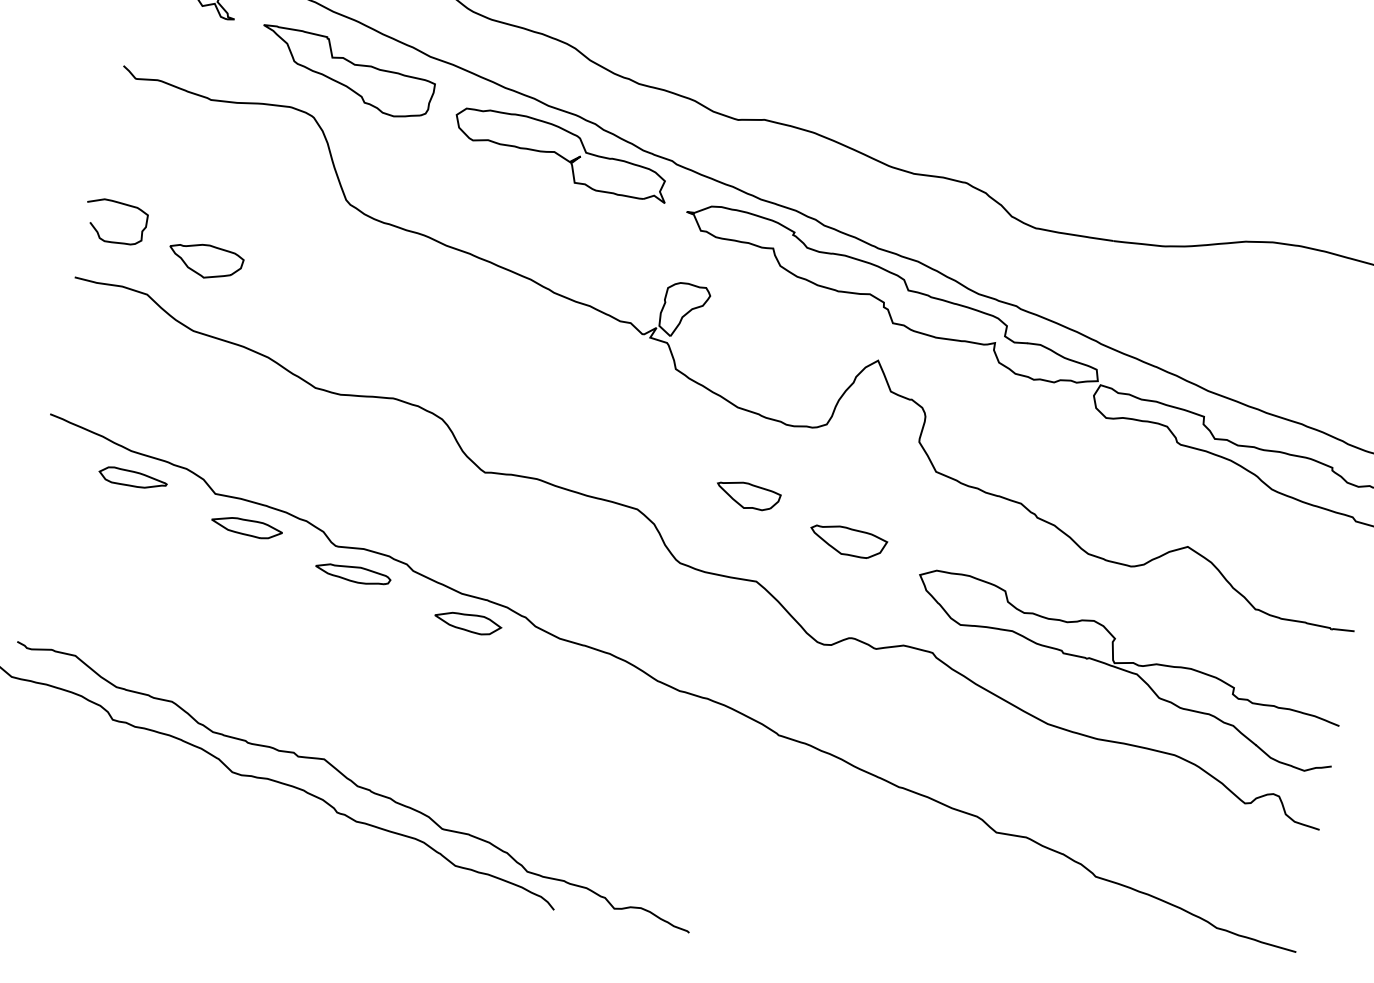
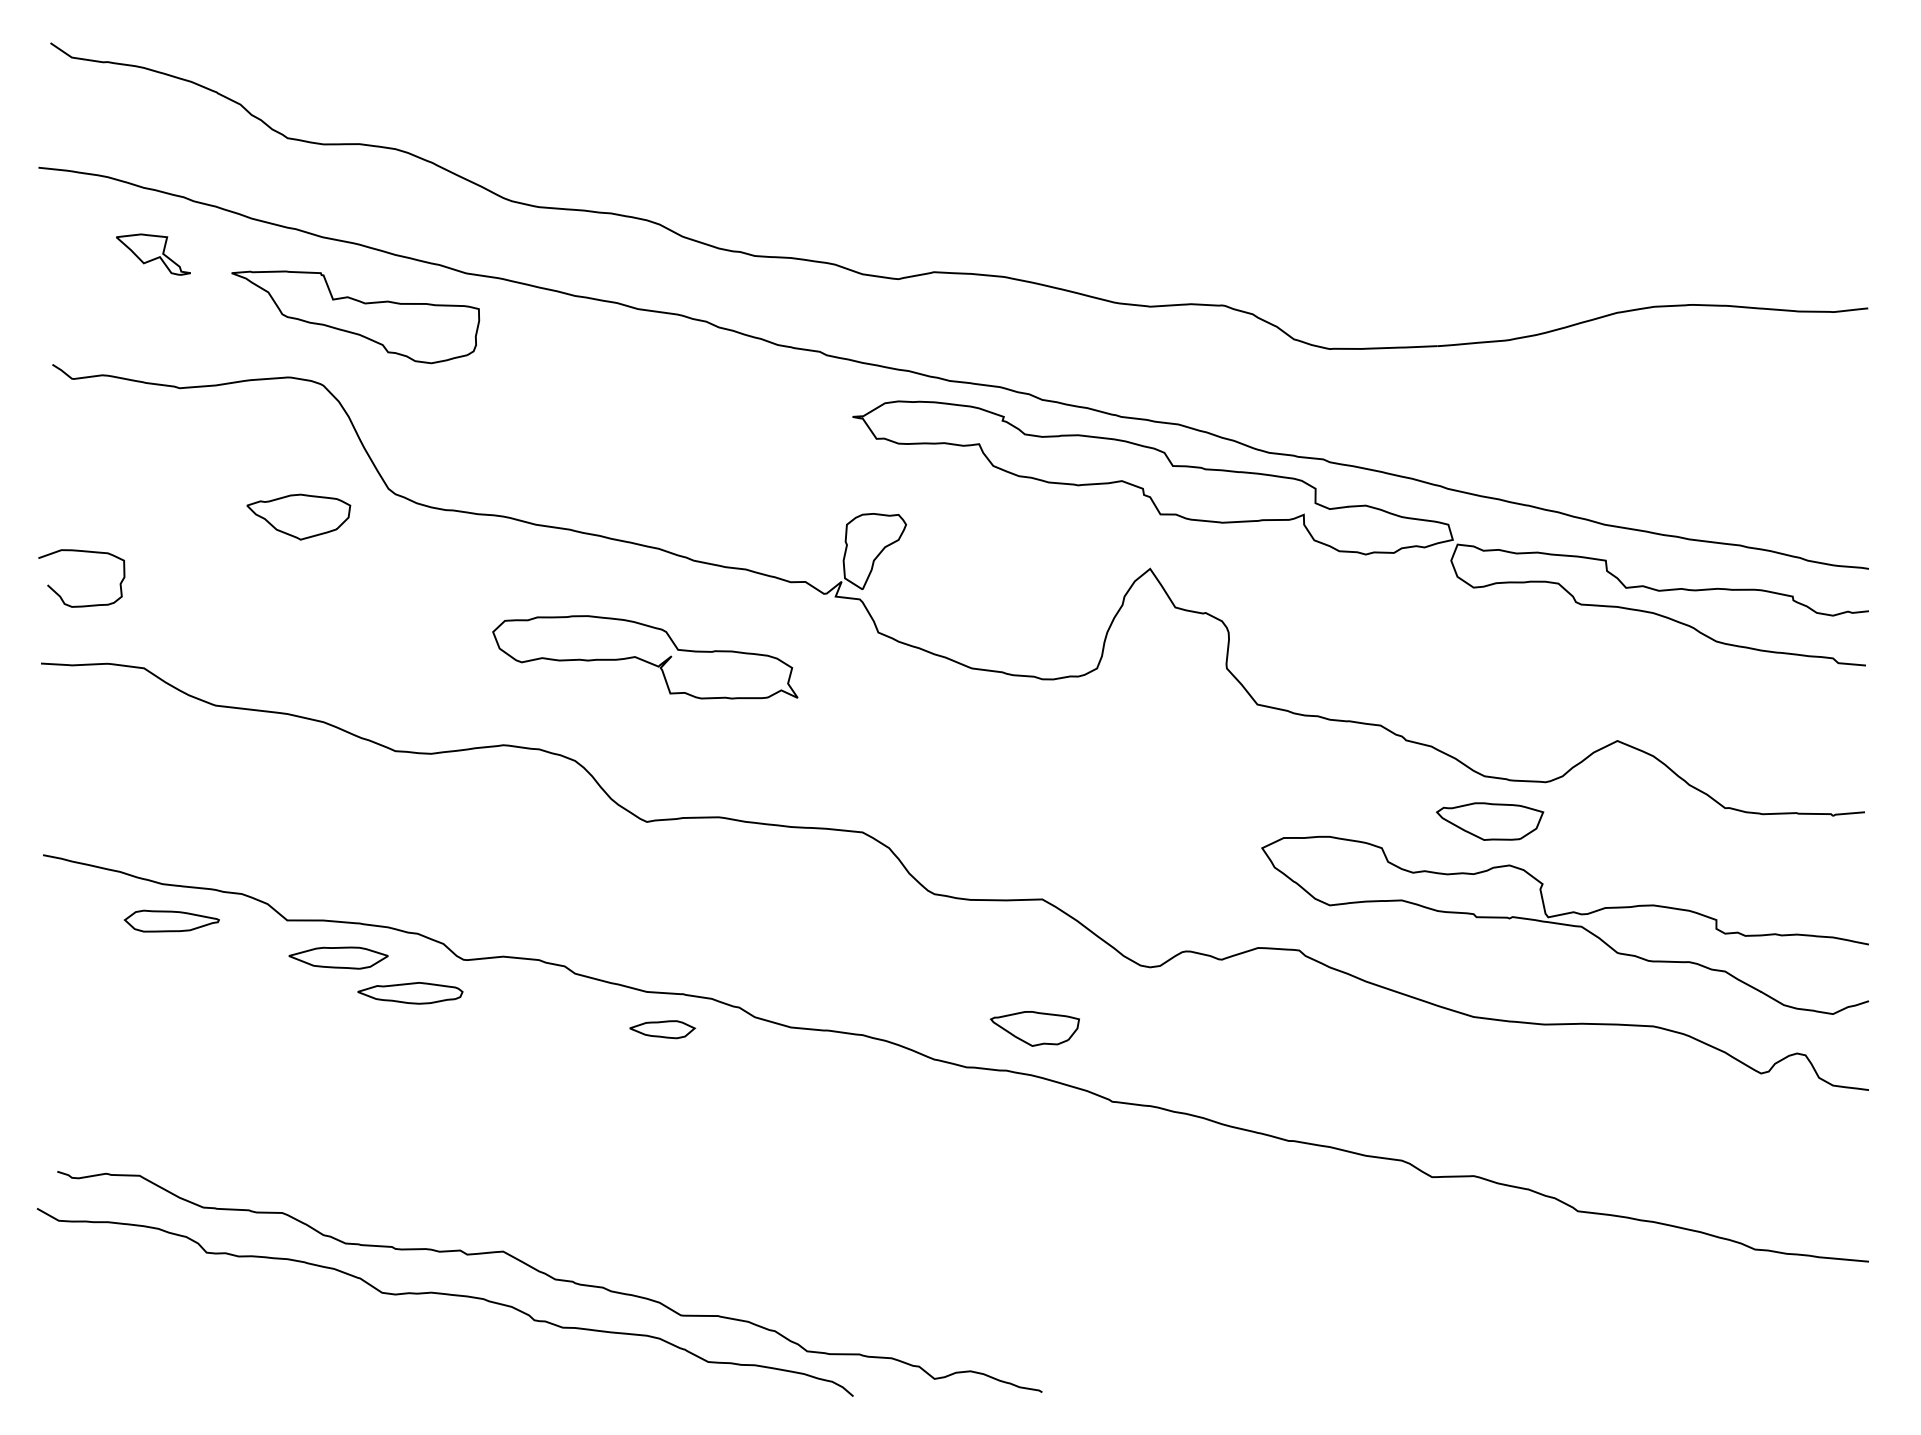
part: (561, 153) -> (645, 657), moved
part: (205, 260) -> (298, 516), moved
part: (747, 495) -> (1034, 1028), moved
part: (847, 541) -> (1489, 821), moved
part: (353, 574) -> (410, 993), moved
part: (467, 622) -> (662, 1029), size x0.7

